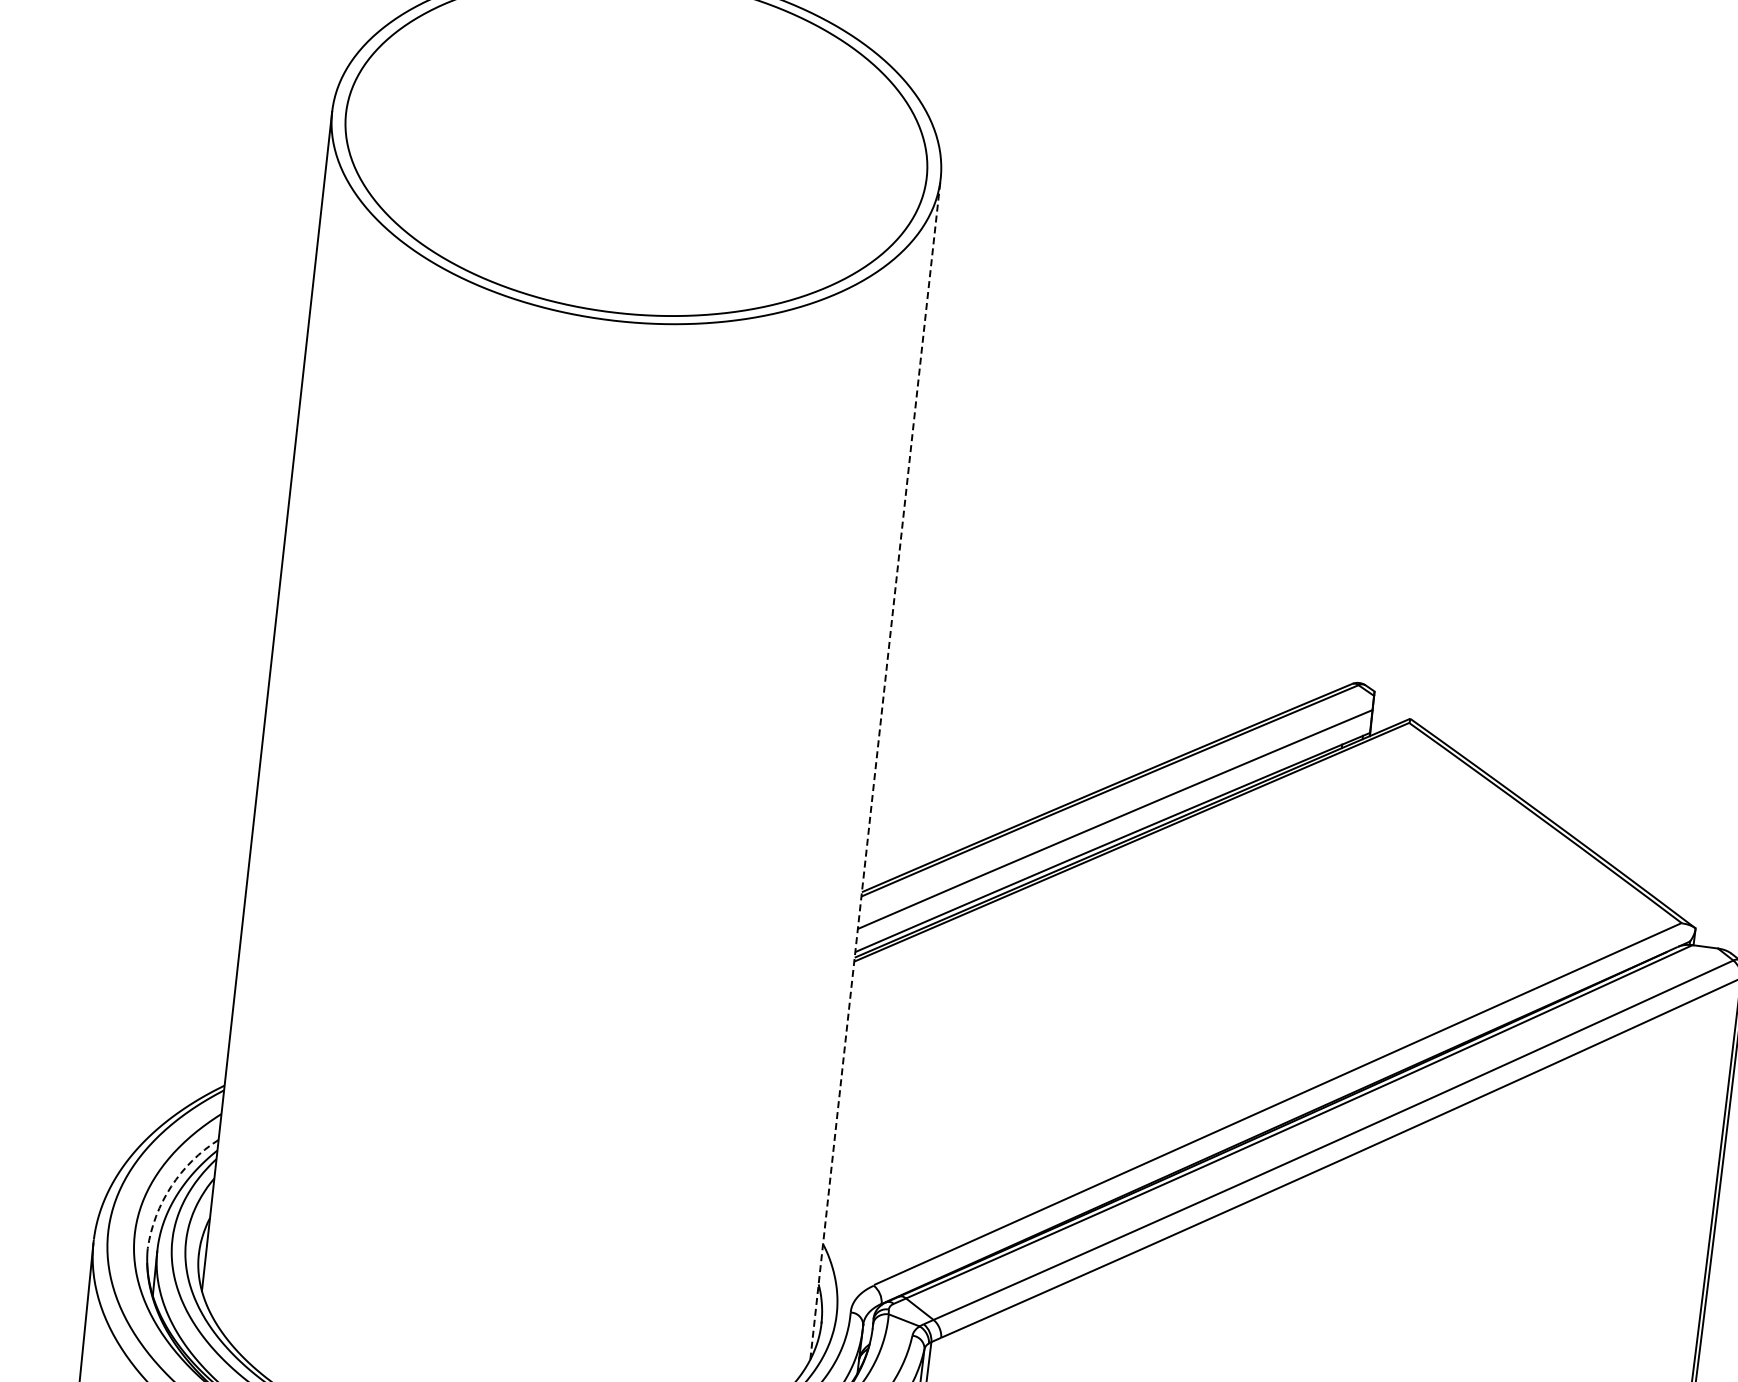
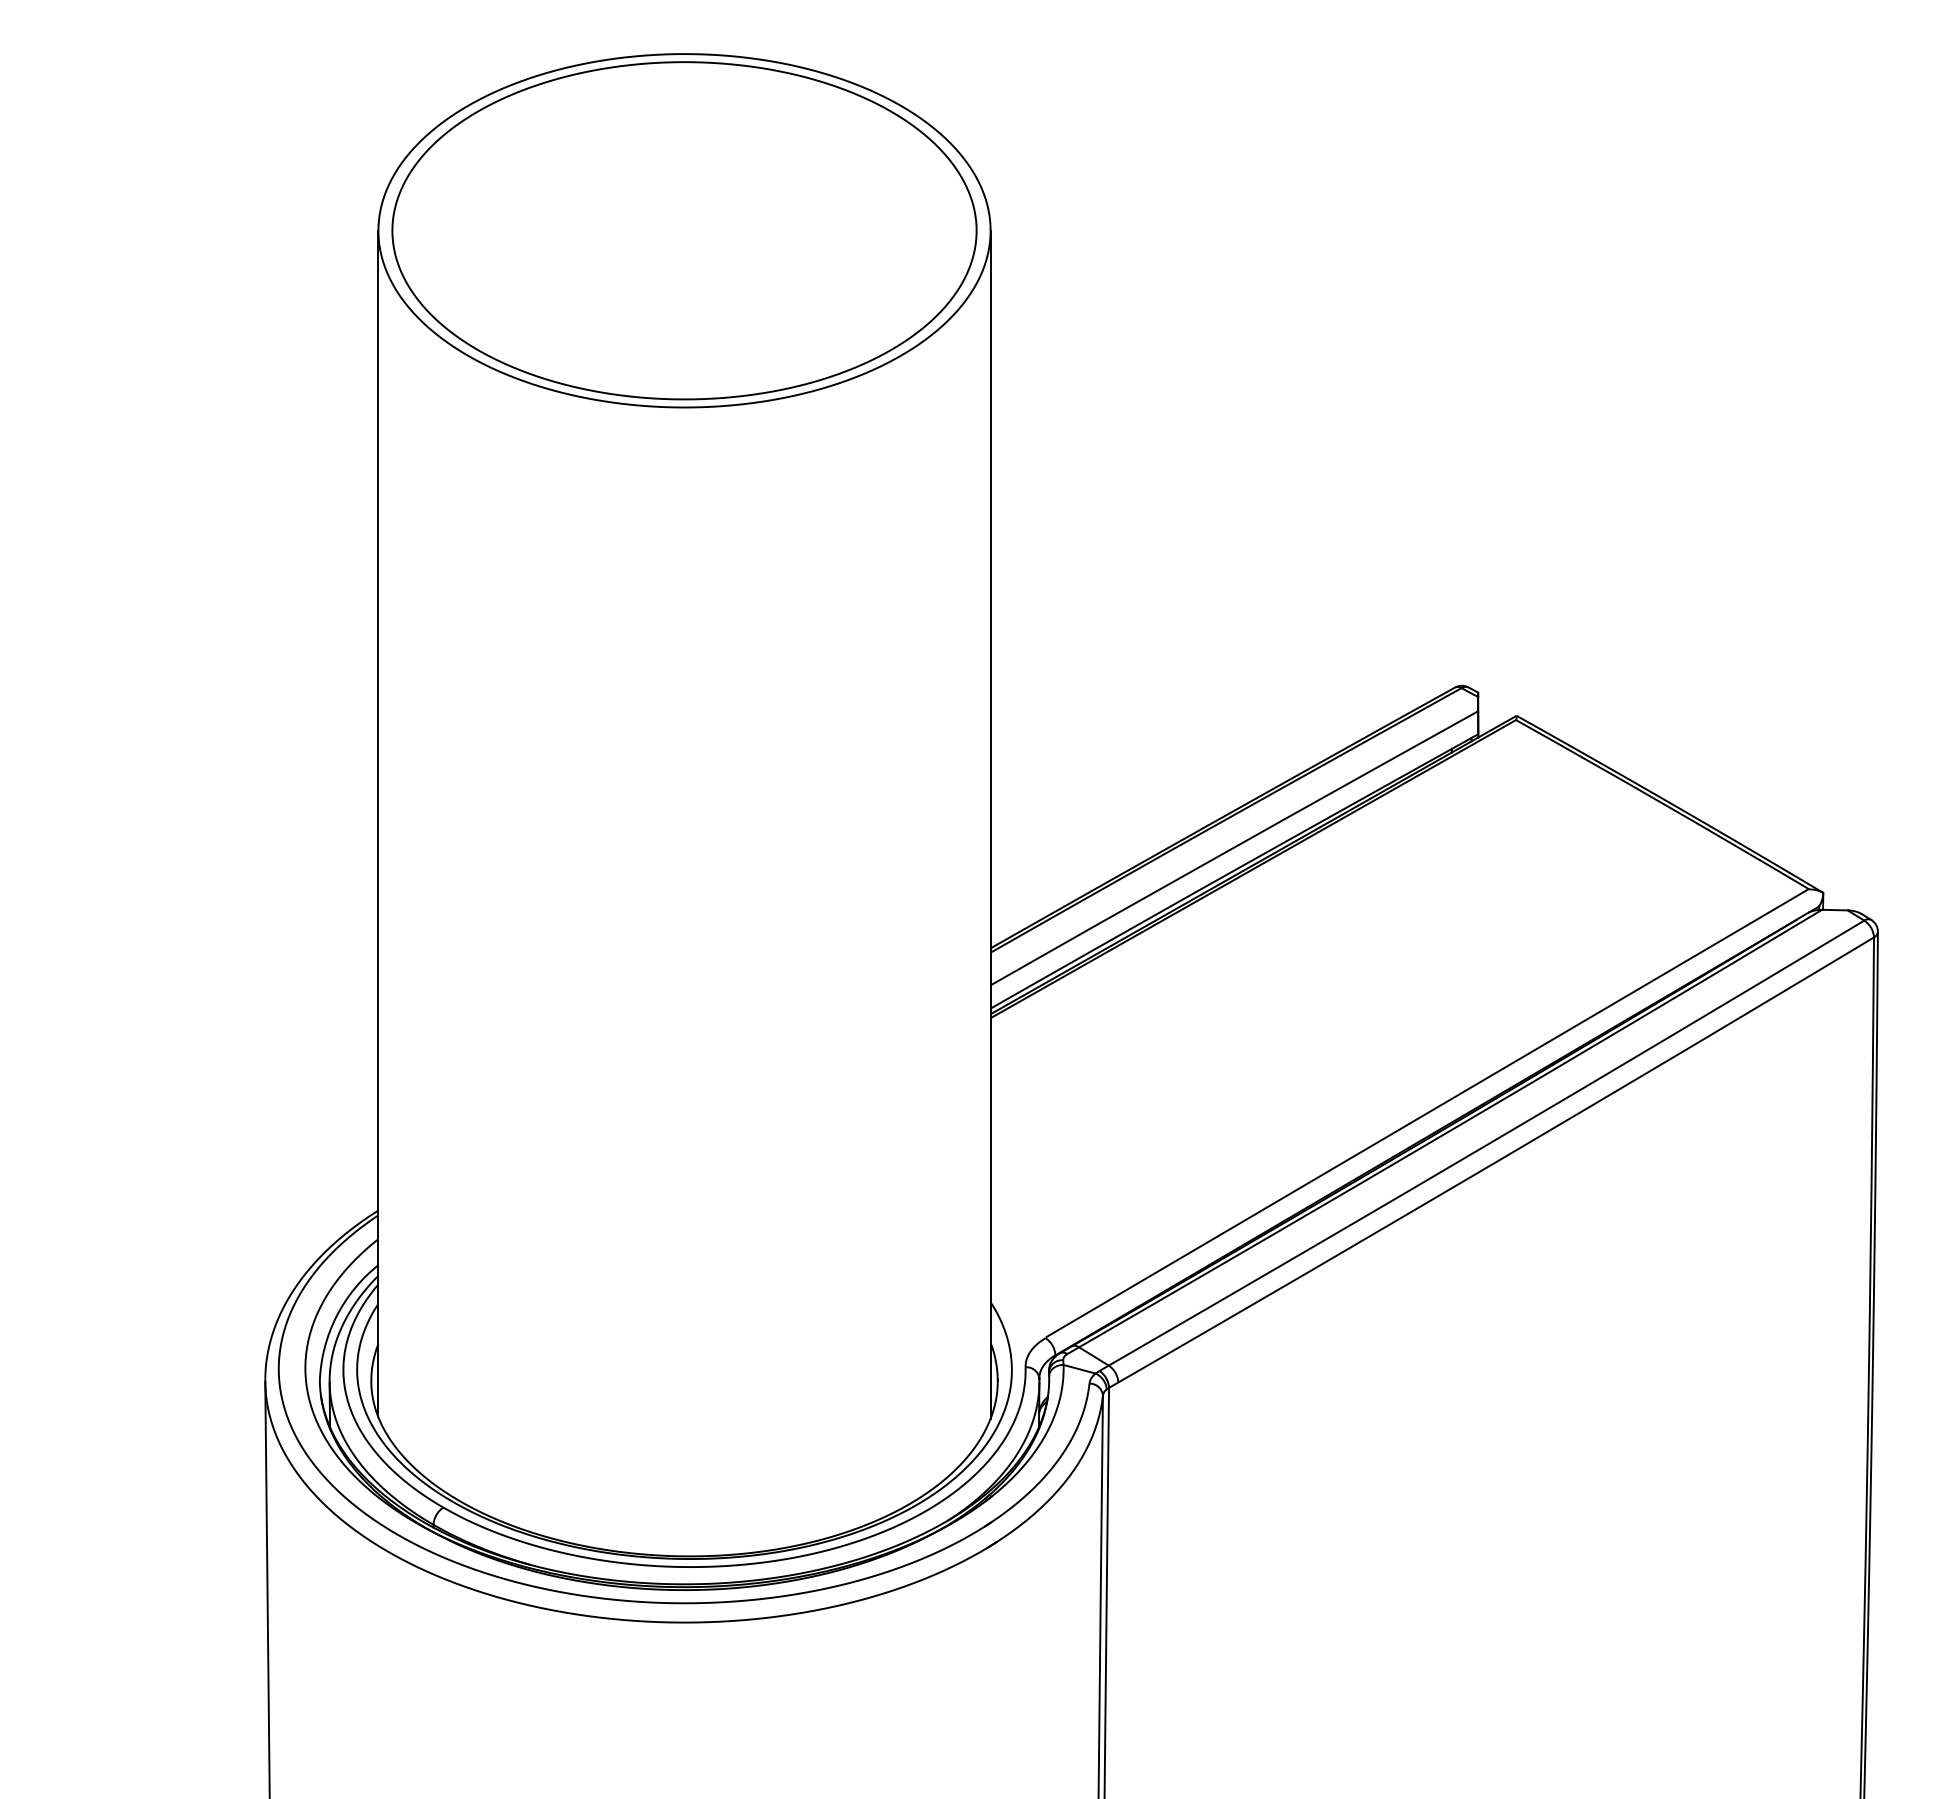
line: (875, 769) -> (990, 824), dashed -> solid
arc: (171, 1186) -> (336, 1316), dashed -> solid

